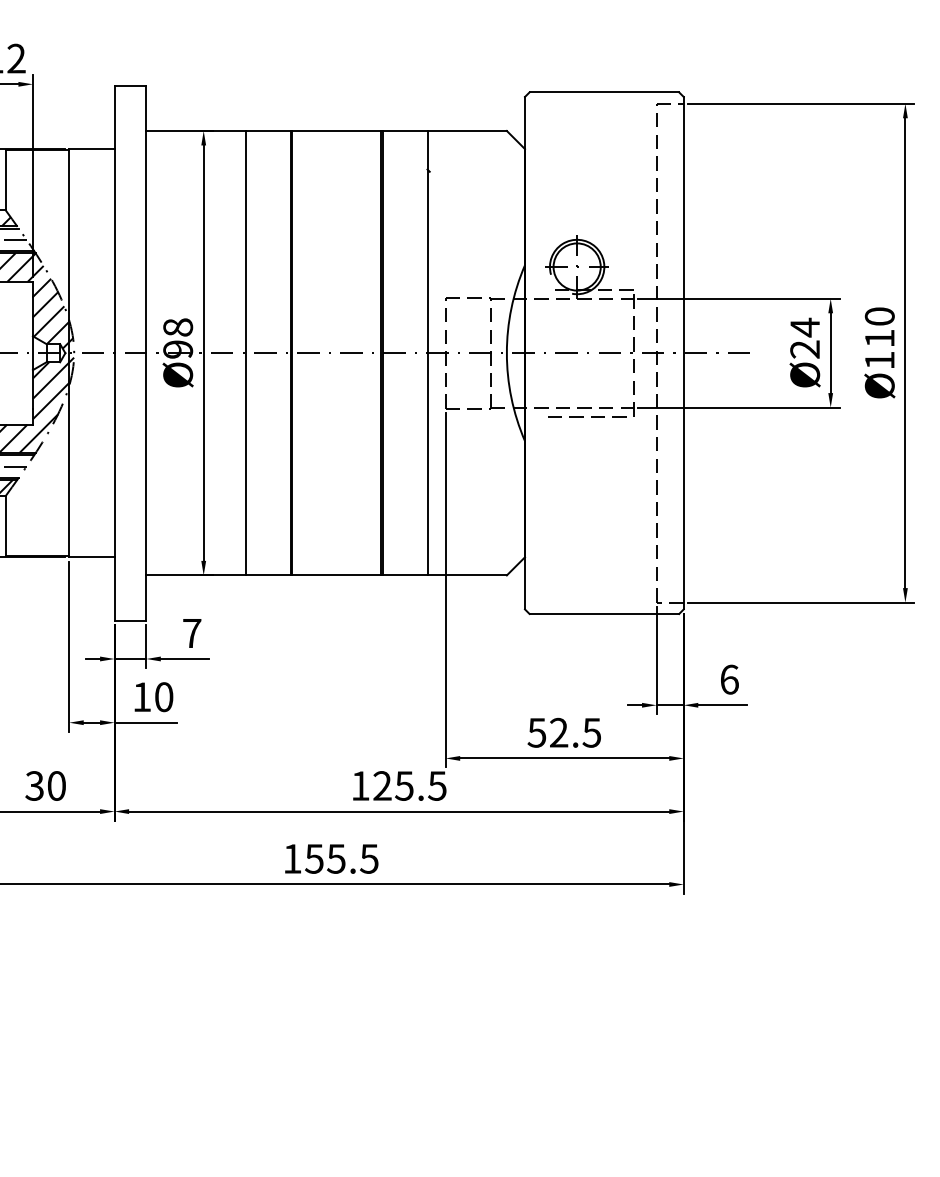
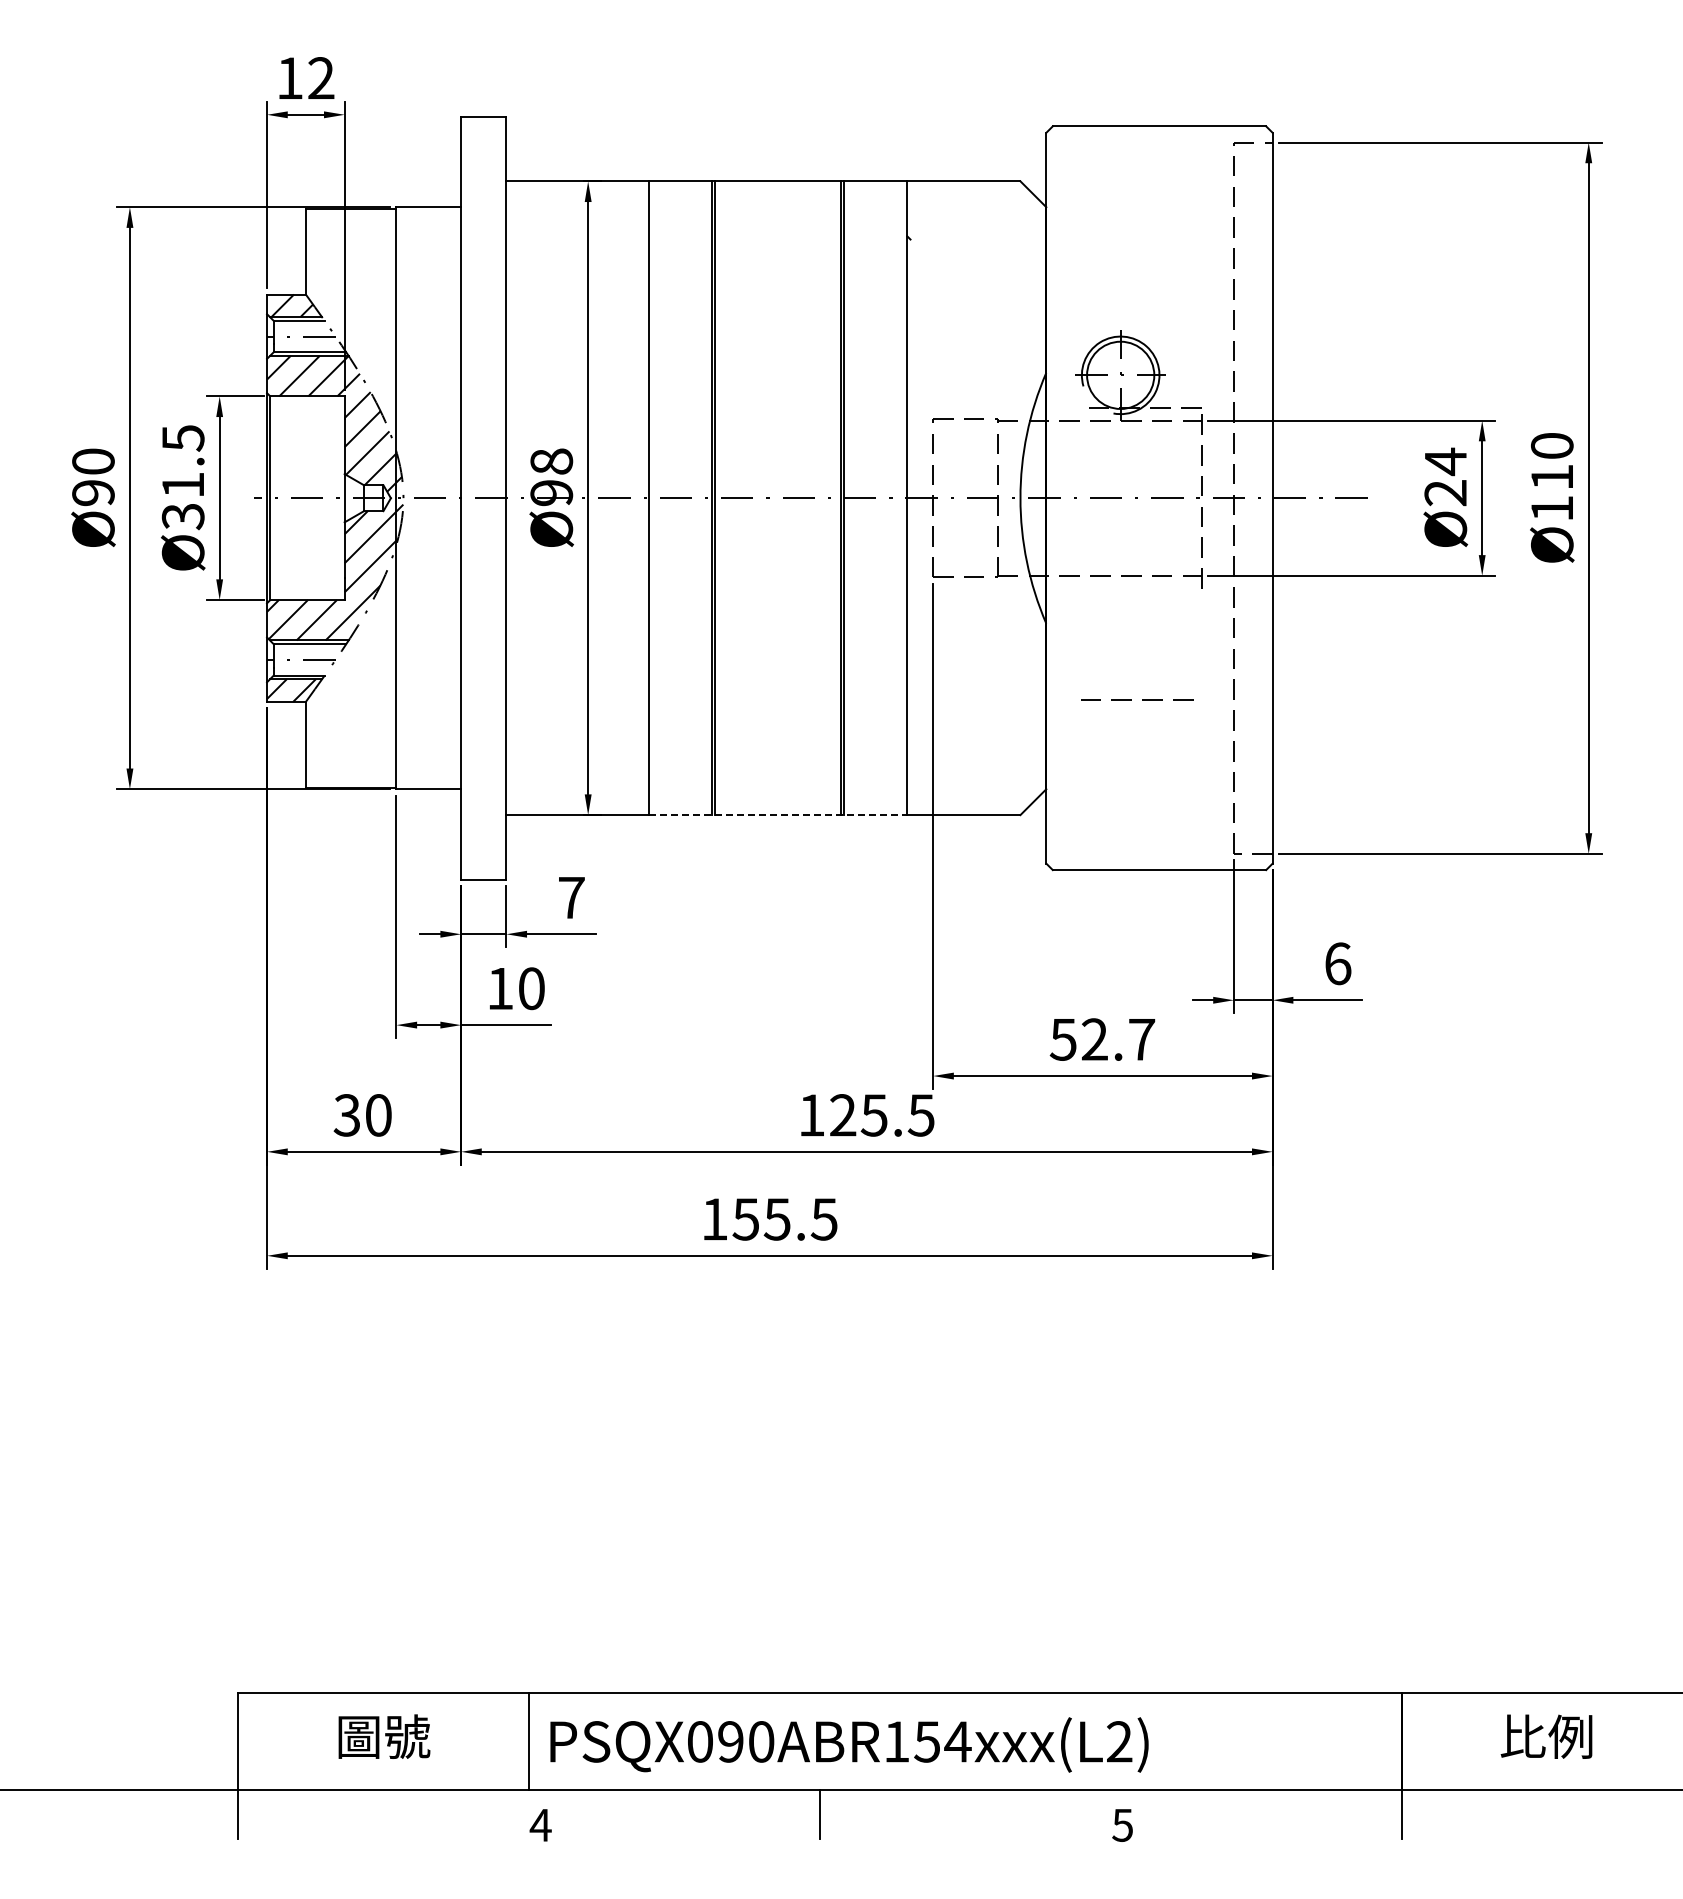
line: (591, 416) -> (1142, 699), moved
line: (337, 575) -> (778, 815), solid -> dashed
text: (591, 732) -> (1141, 1039), 52.5 -> 52.7

